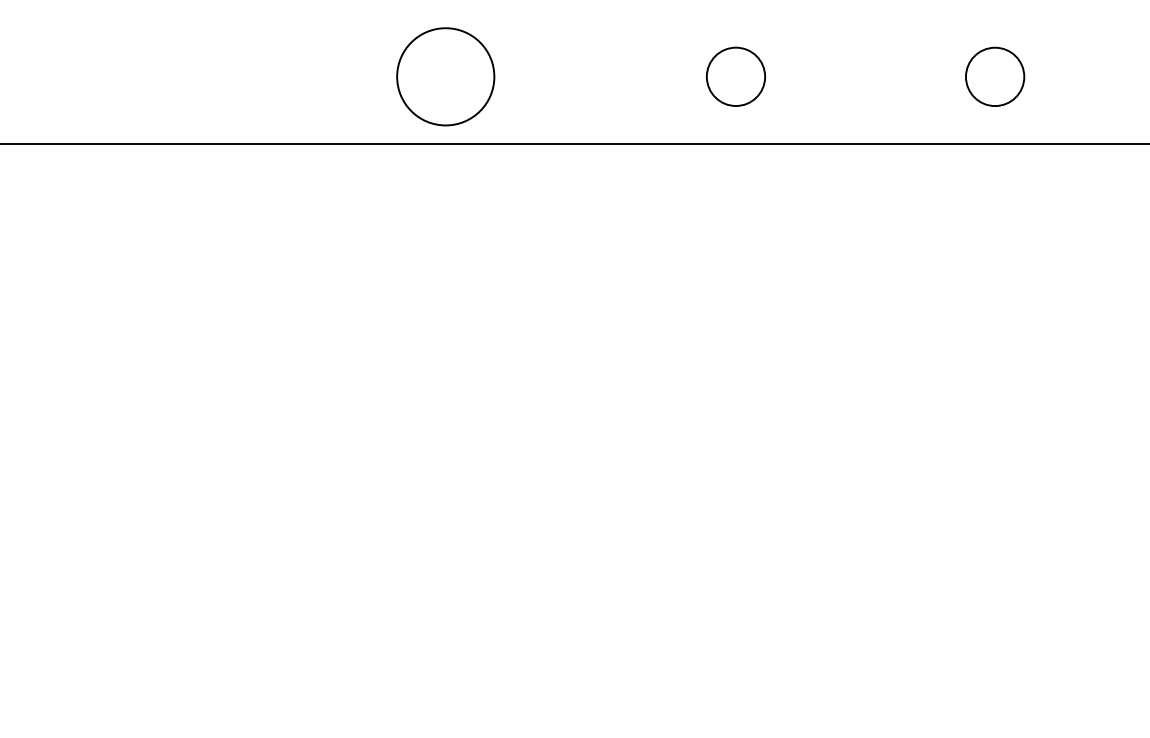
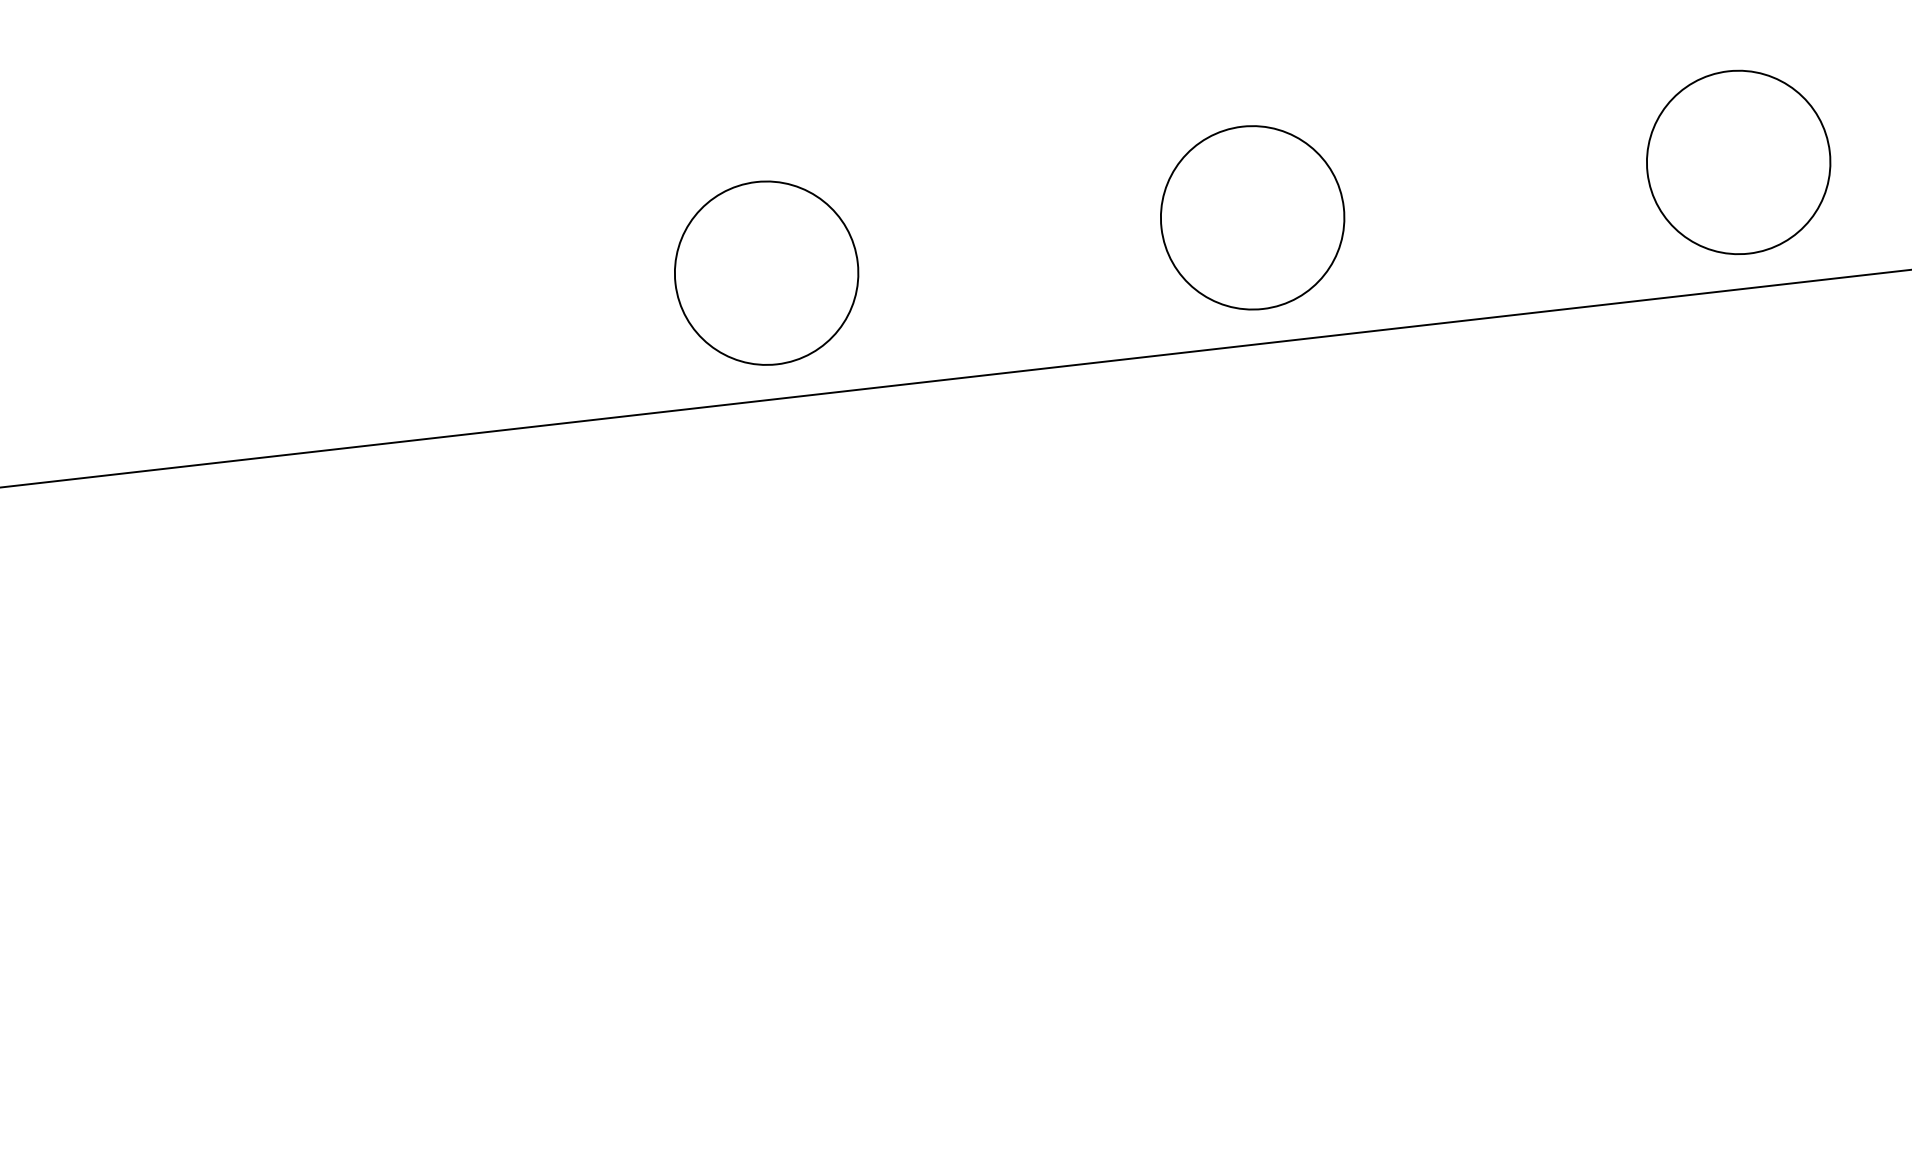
circle: (445, 76) -> (766, 272), moved
circle: (735, 76) -> (1251, 217), size x1.67
circle: (994, 76) -> (1737, 161), size x1.67

